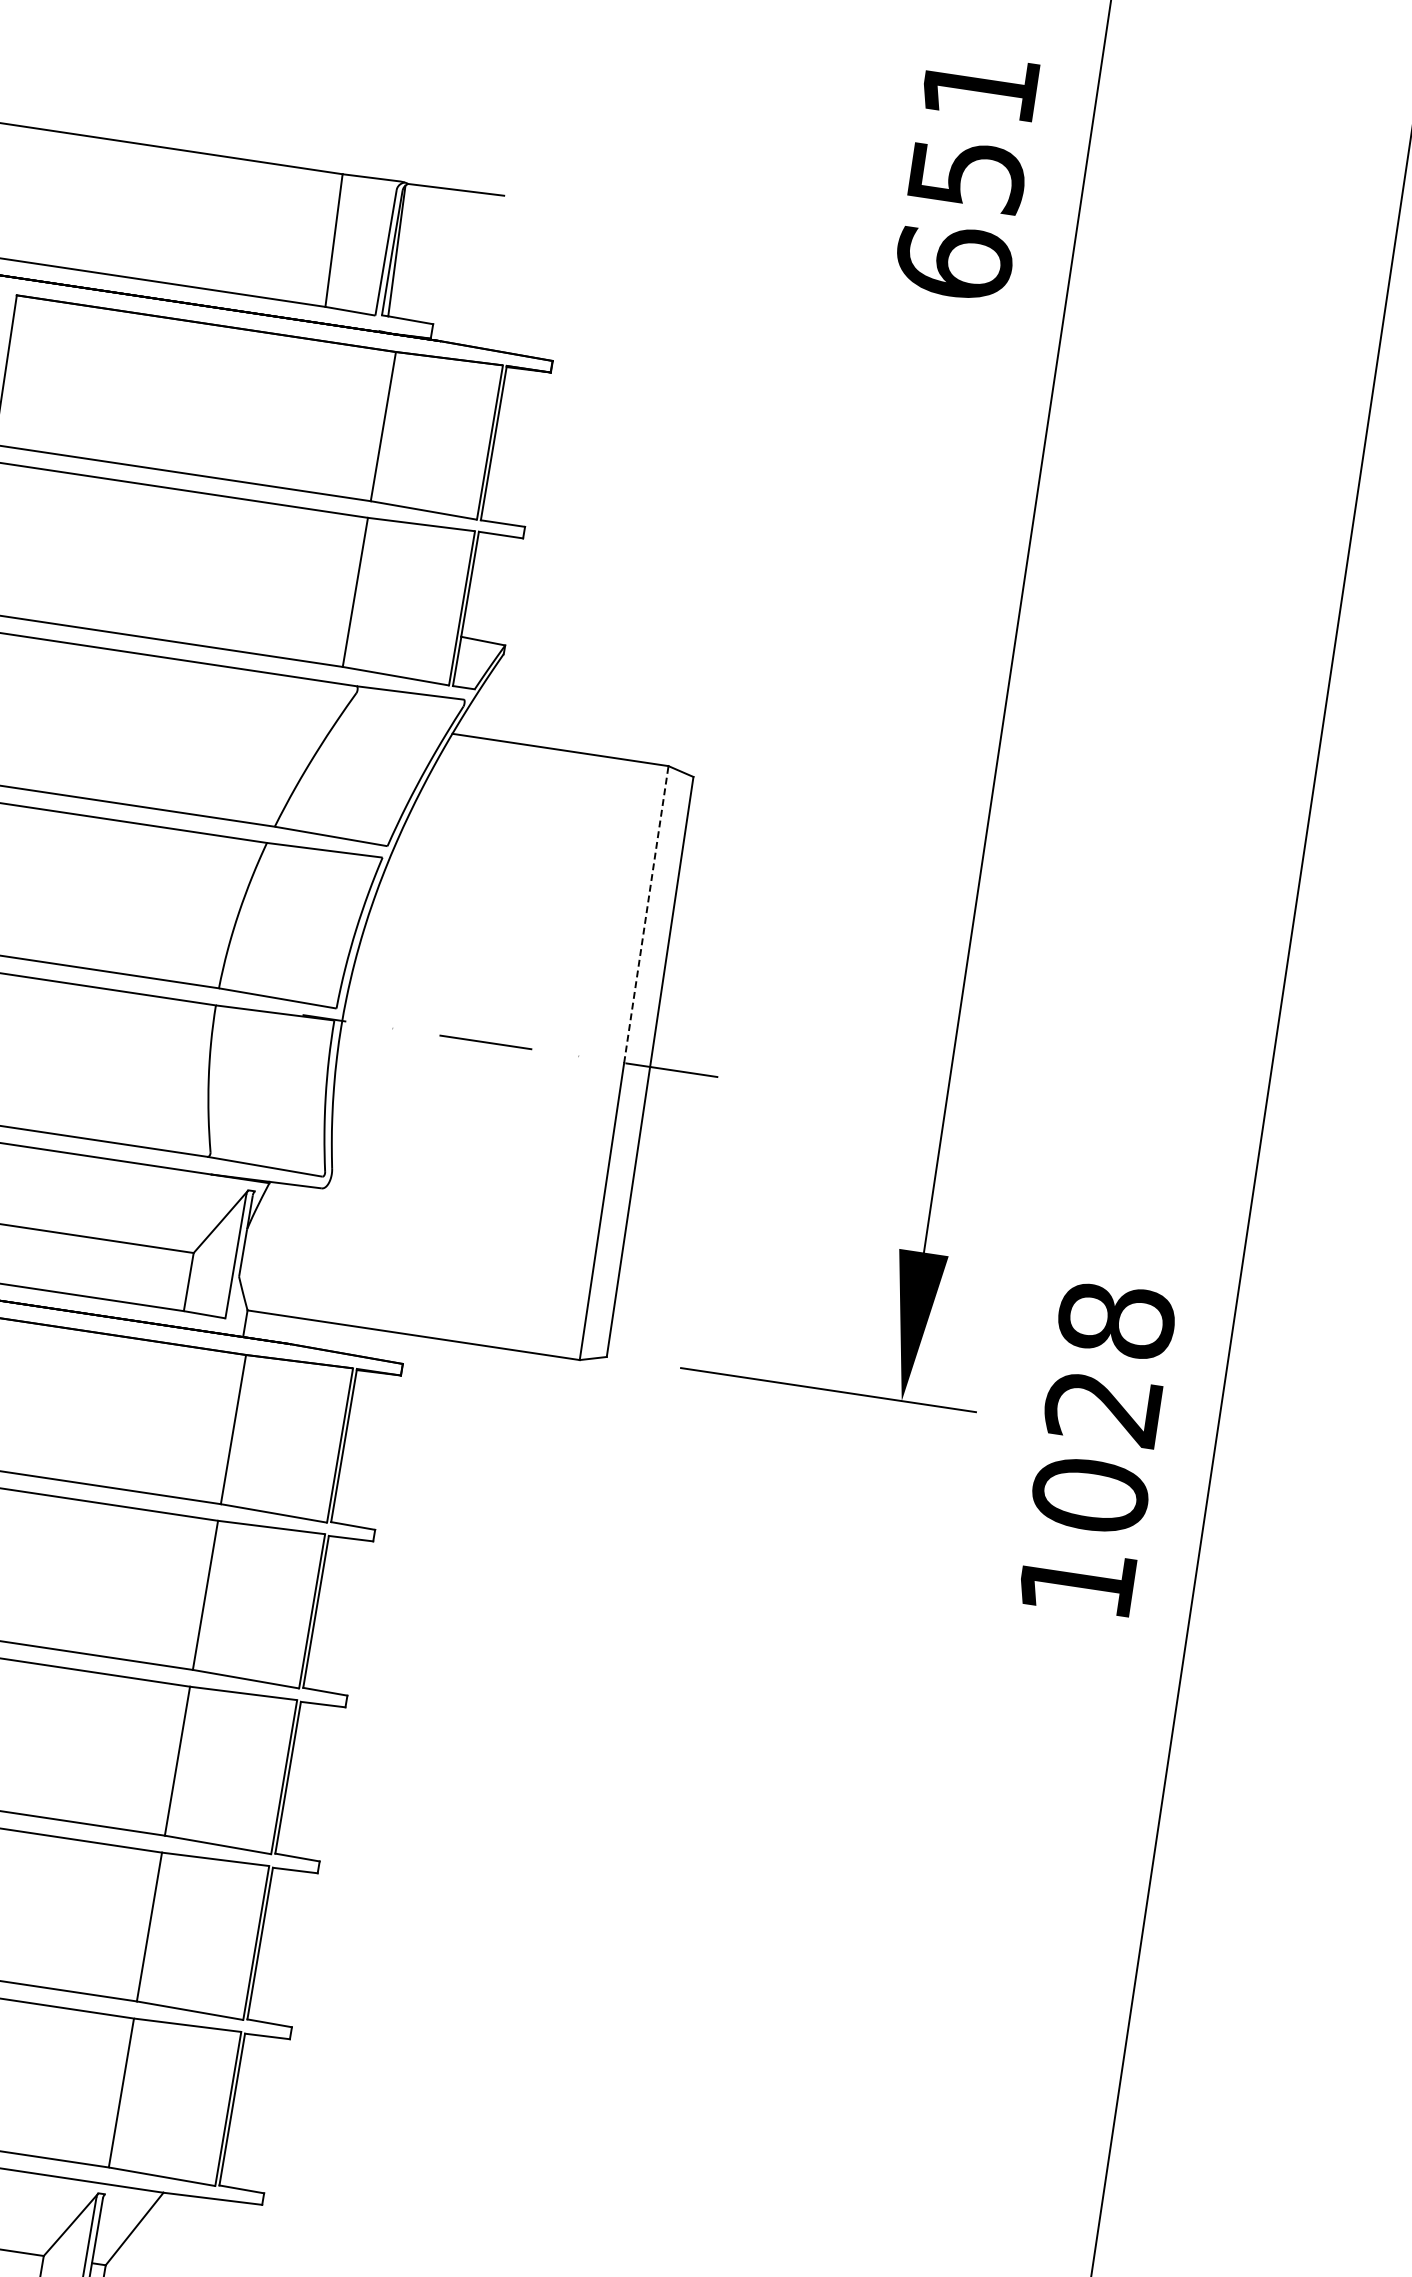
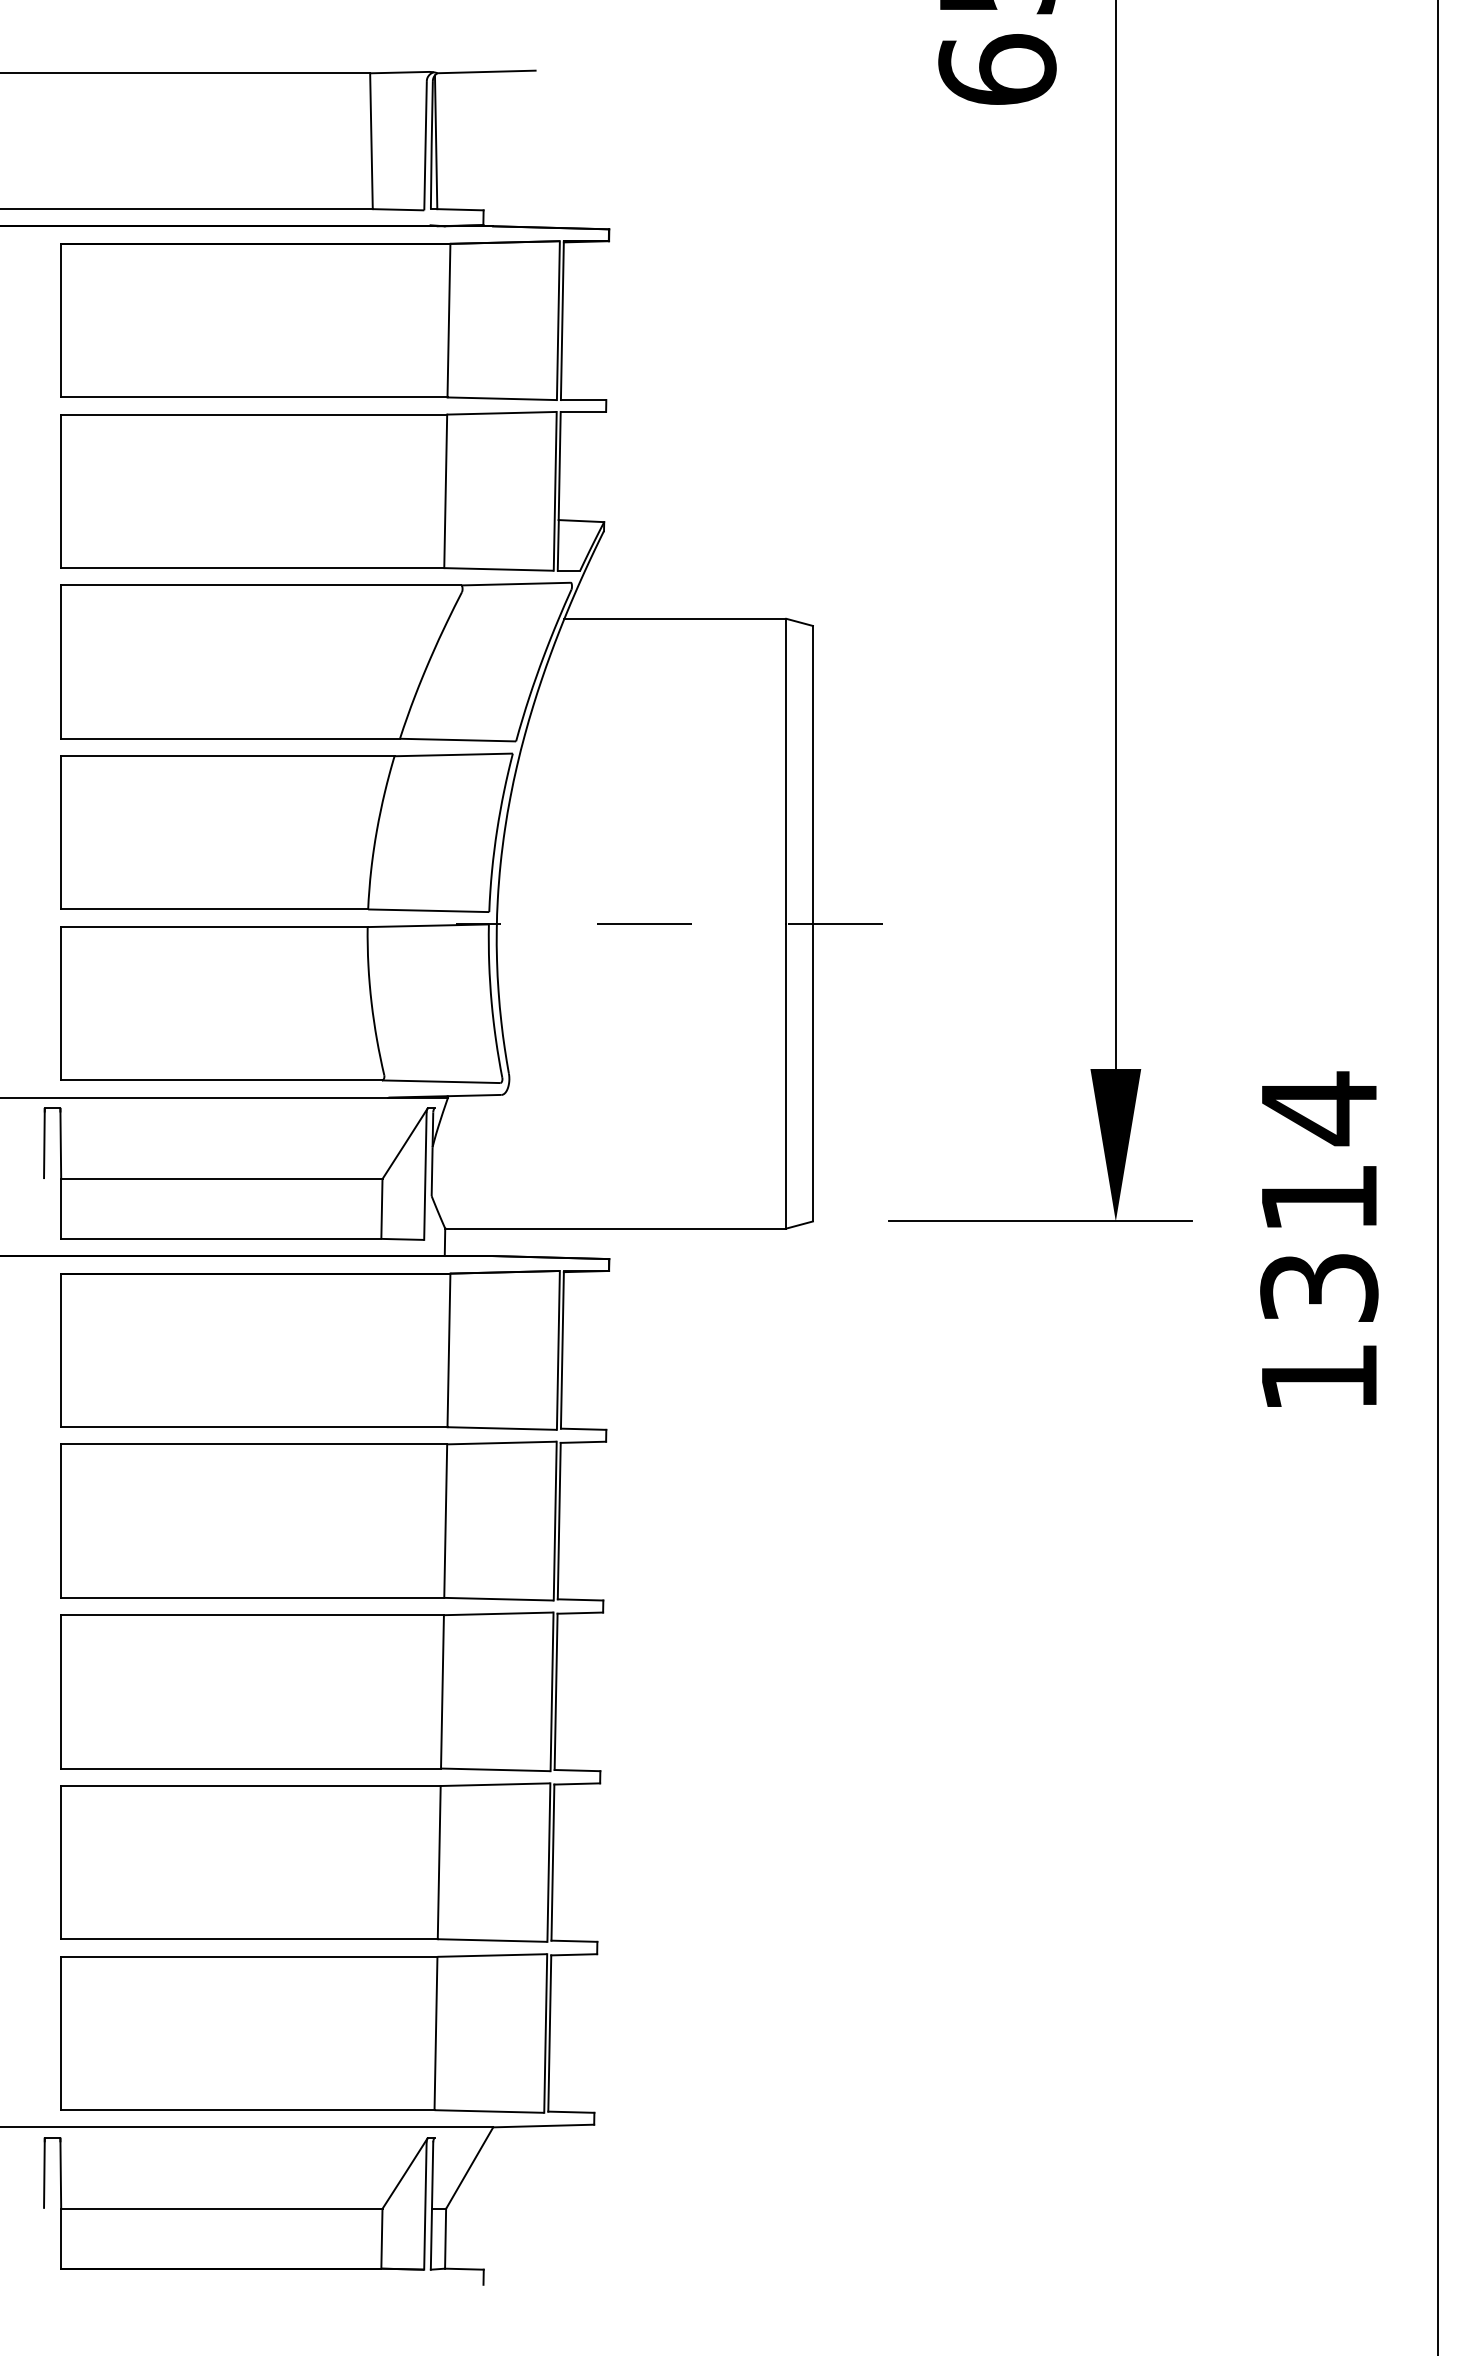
line: (646, 913) -> (786, 770), dashed -> solid
text: (1103, 1407) -> (1319, 1197), 1028 -> 1314

